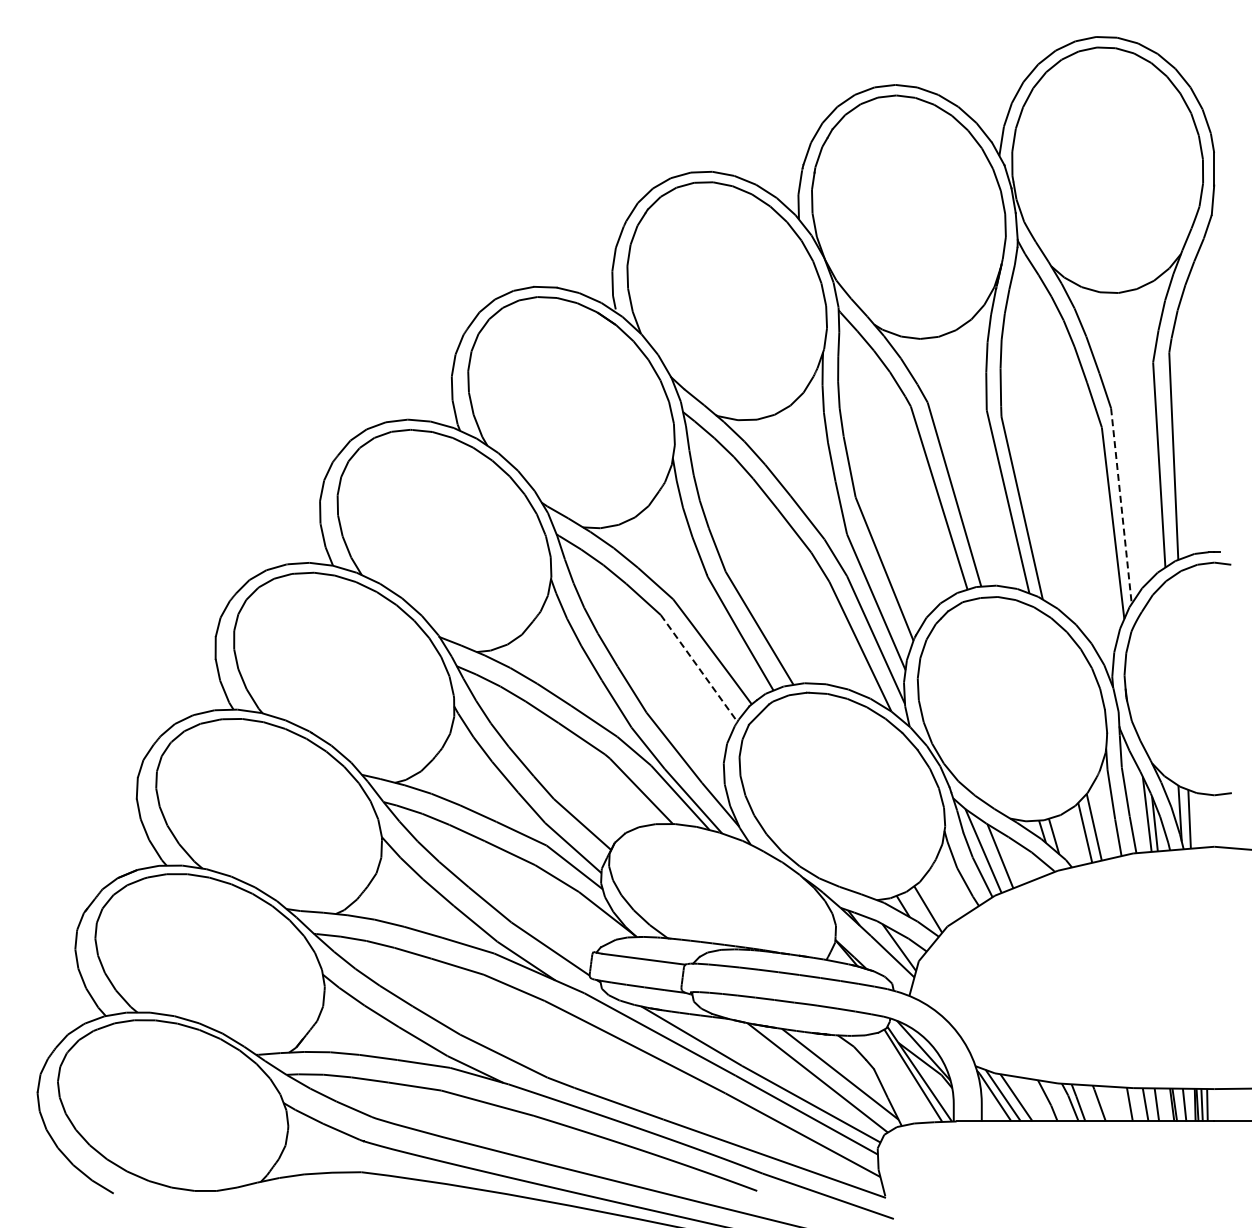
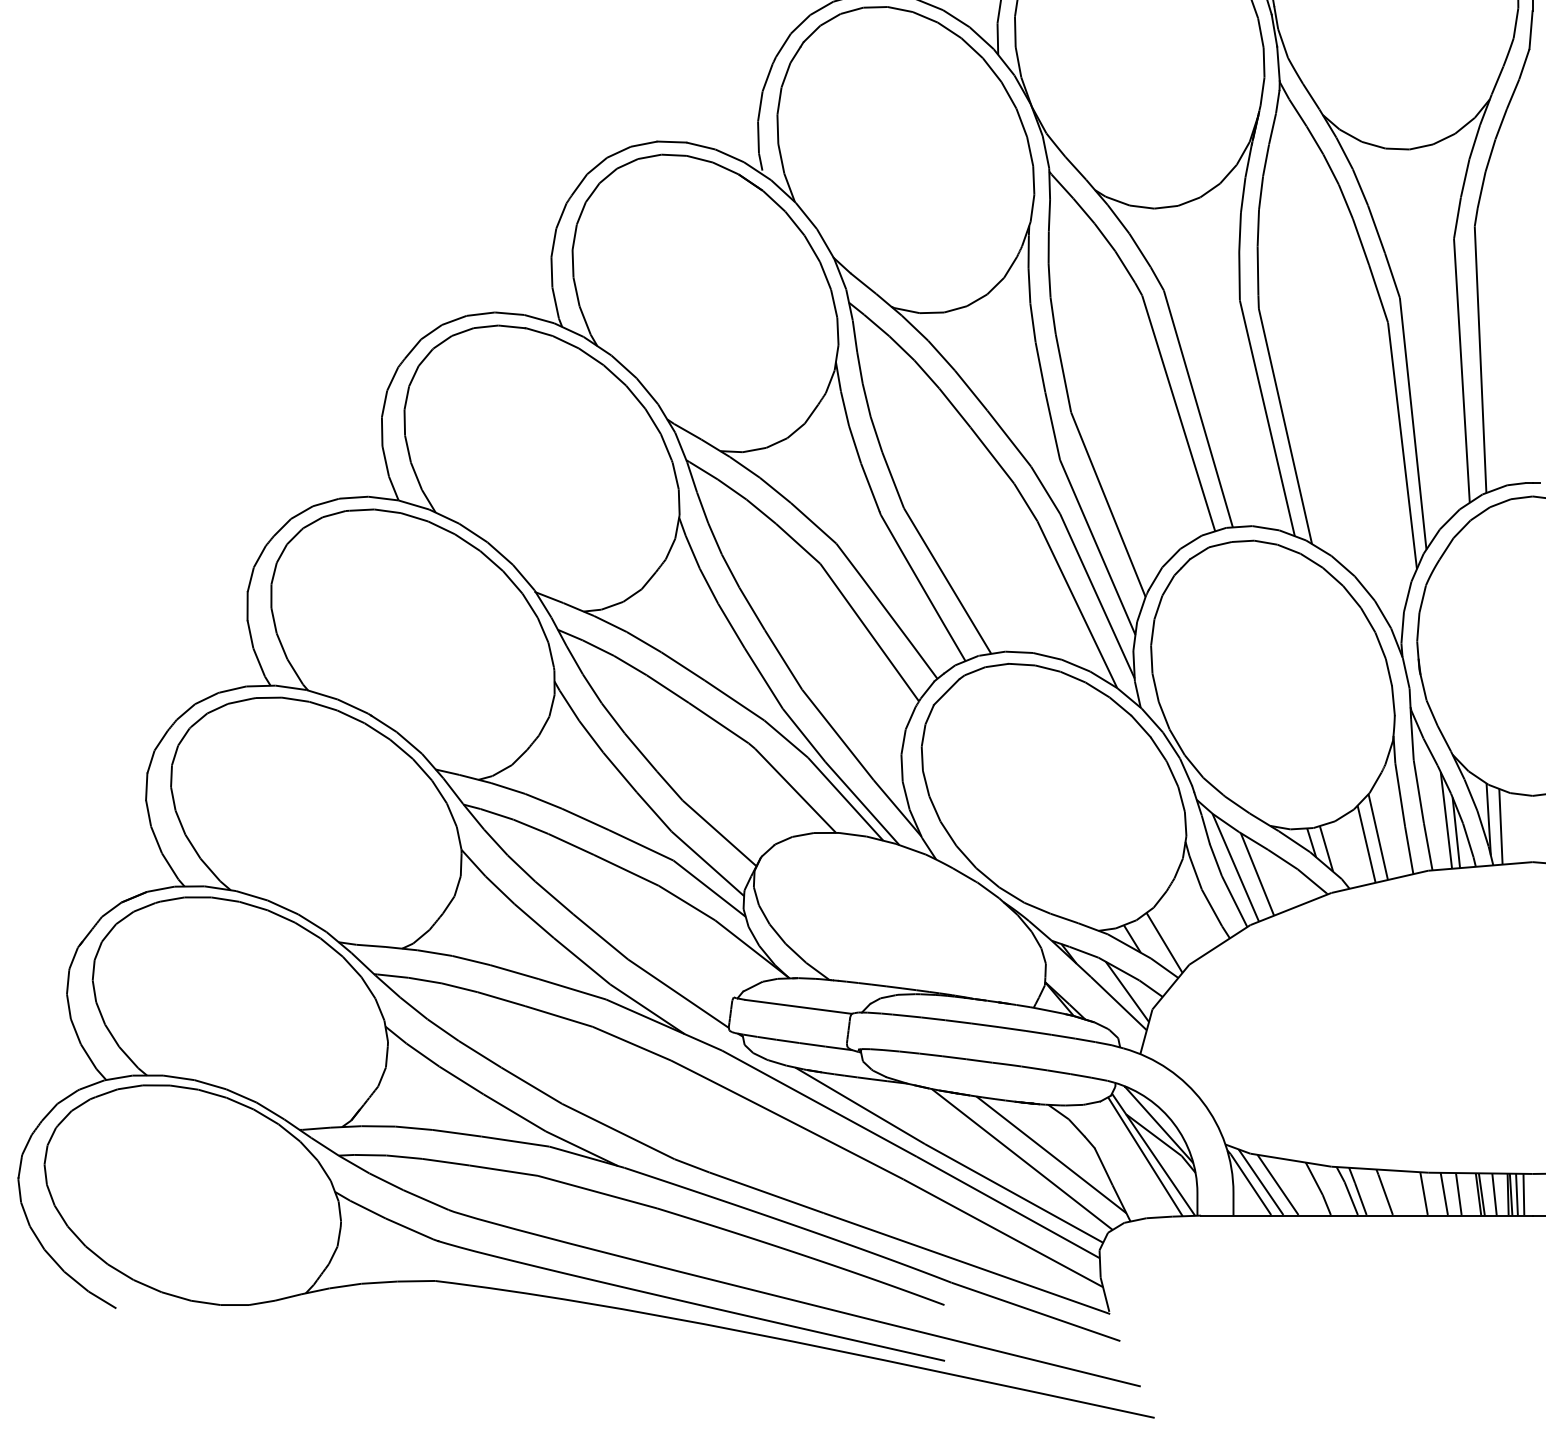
line: (1121, 506) -> (1413, 424), dashed -> solid
line: (699, 668) -> (870, 632), dashed -> solid

